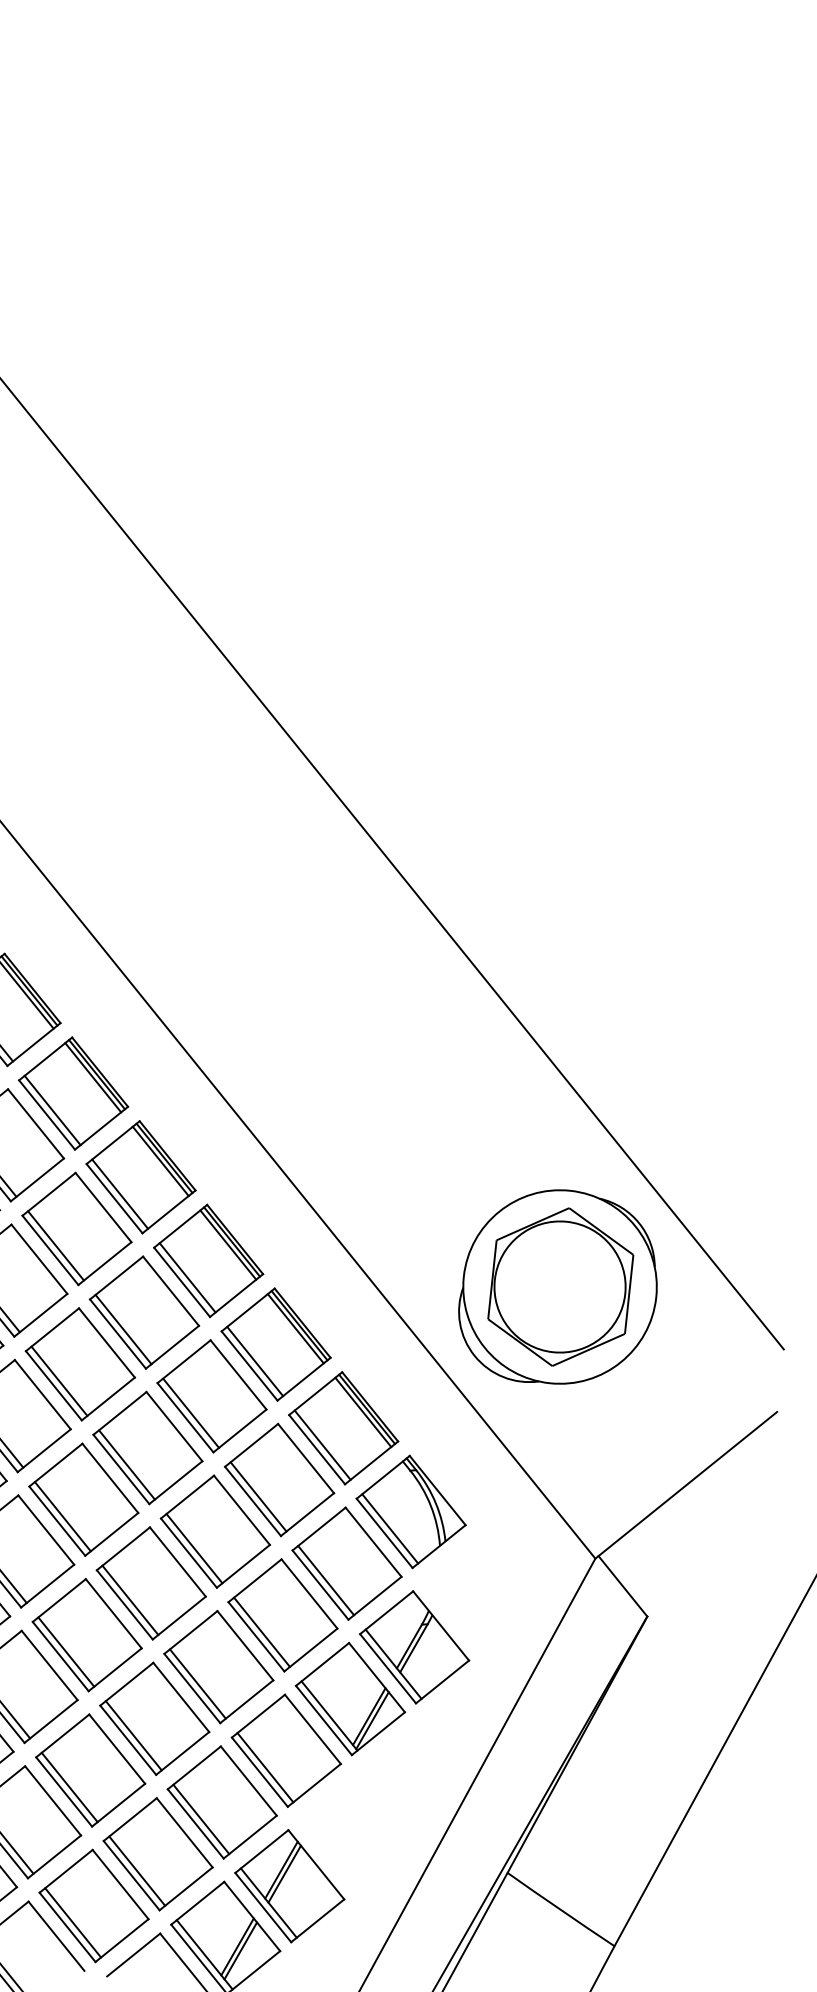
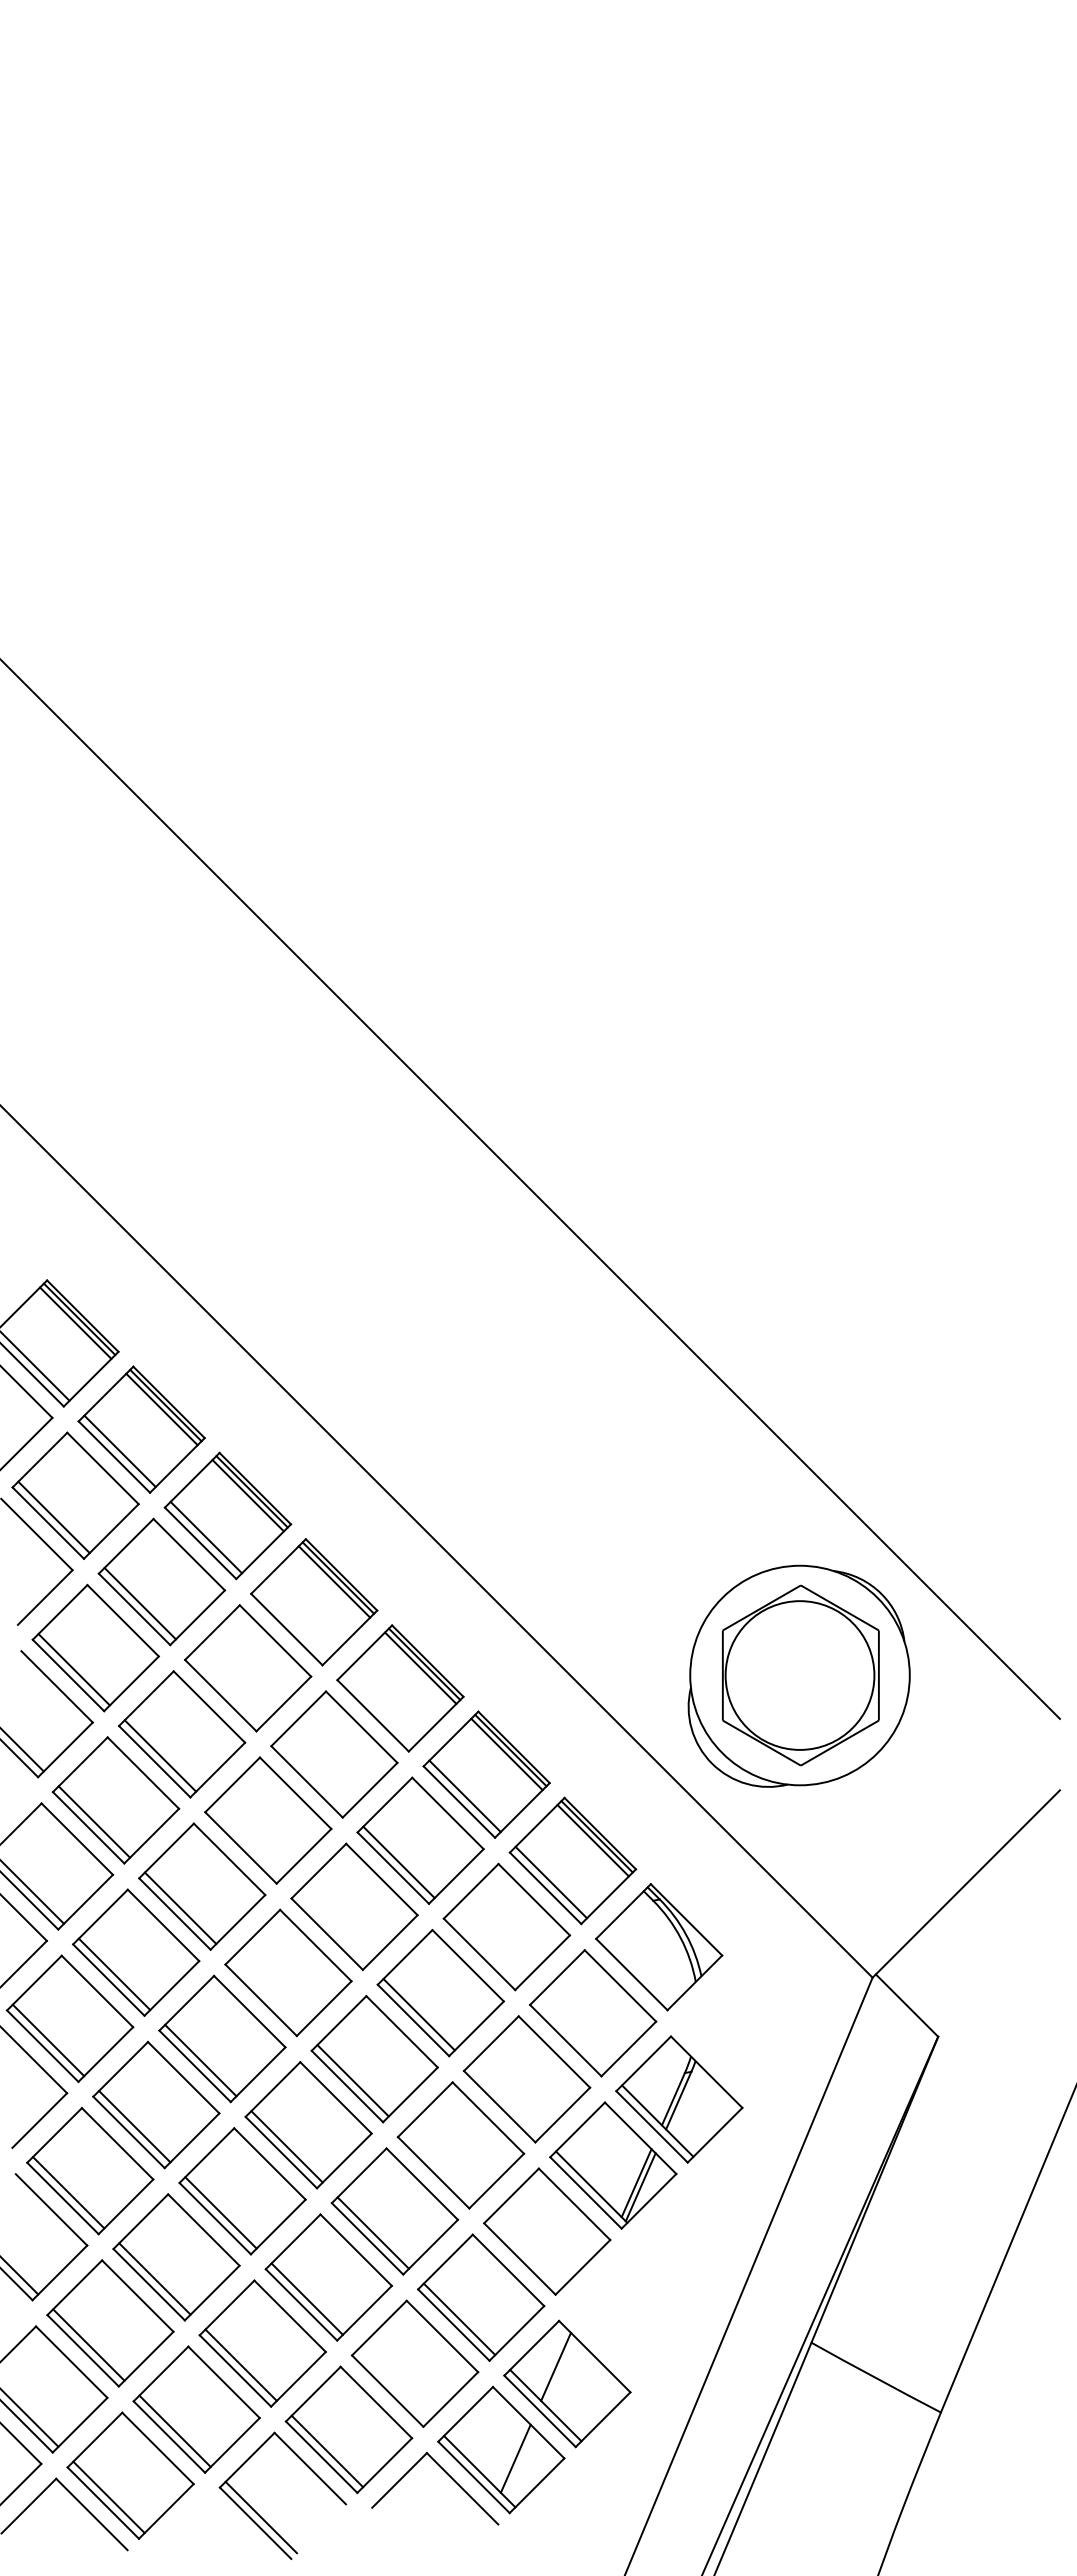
line: (120, 1193) -> (292, 1623), removed
line: (56, 1245) -> (226, 1689), removed
line: (187, 1277) -> (378, 1709), removed
line: (123, 1328) -> (312, 1775), removed
line: (59, 1380) -> (246, 1841), removed
line: (126, 1464) -> (332, 1928), removed
line: (257, 1496) -> (484, 1948), removed
line: (62, 1516) -> (266, 1994), removed
line: (390, 1528) -> (637, 1968), removed
line: (326, 1580) -> (571, 2034), removed
line: (262, 1631) -> (505, 2100), removed
line: (198, 1683) -> (439, 2166), removed
line: (265, 1767) -> (525, 2252), removed
line: (137, 1871) -> (393, 2385), removed
line: (284, 1874) -> (560, 2371), removed
line: (240, 1950) -> (519, 2462), removed

